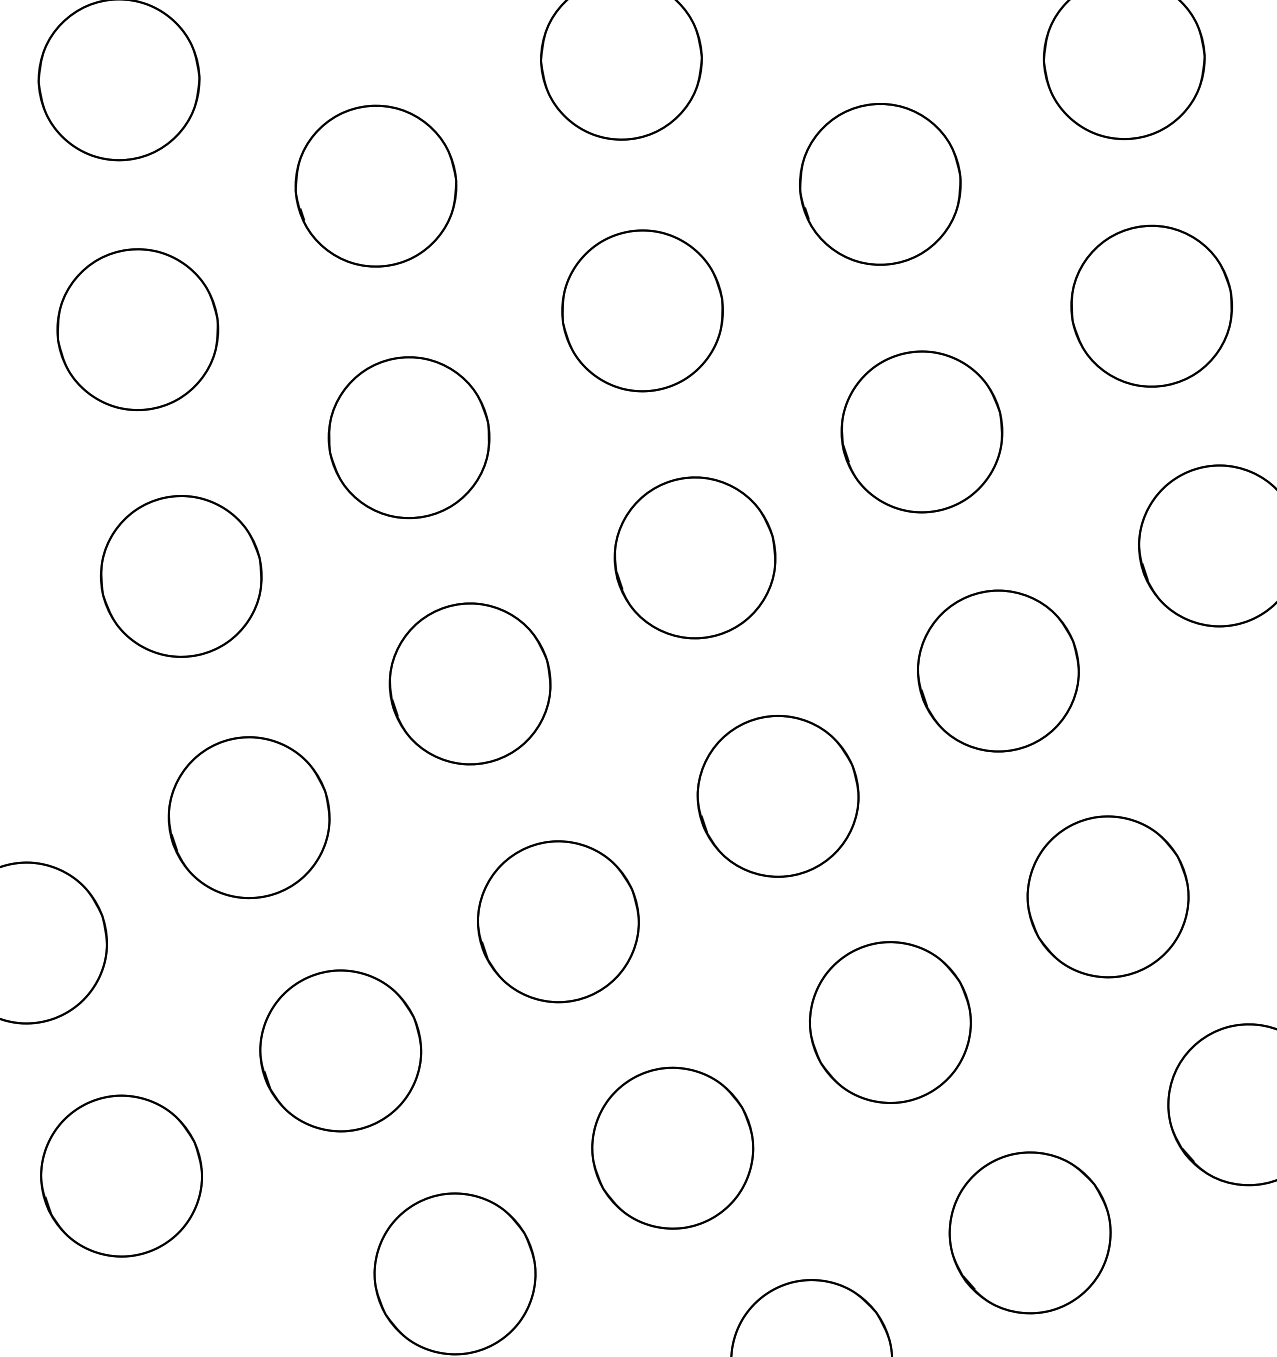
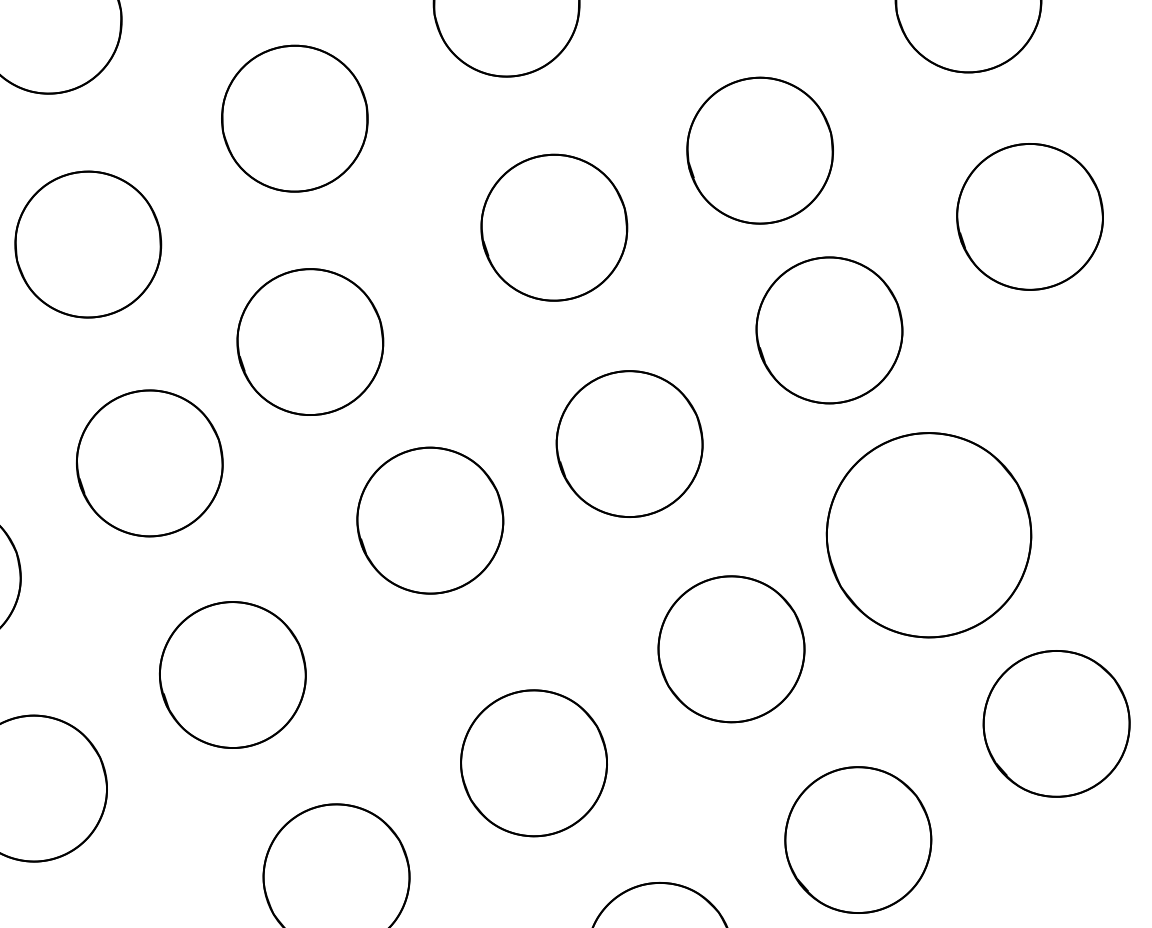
part: (921, 431) -> (759, 150), moved
part: (469, 683) -> (309, 341), moved
part: (1107, 896) -> (928, 534), size x1.4
part: (558, 921) -> (430, 520), moved

